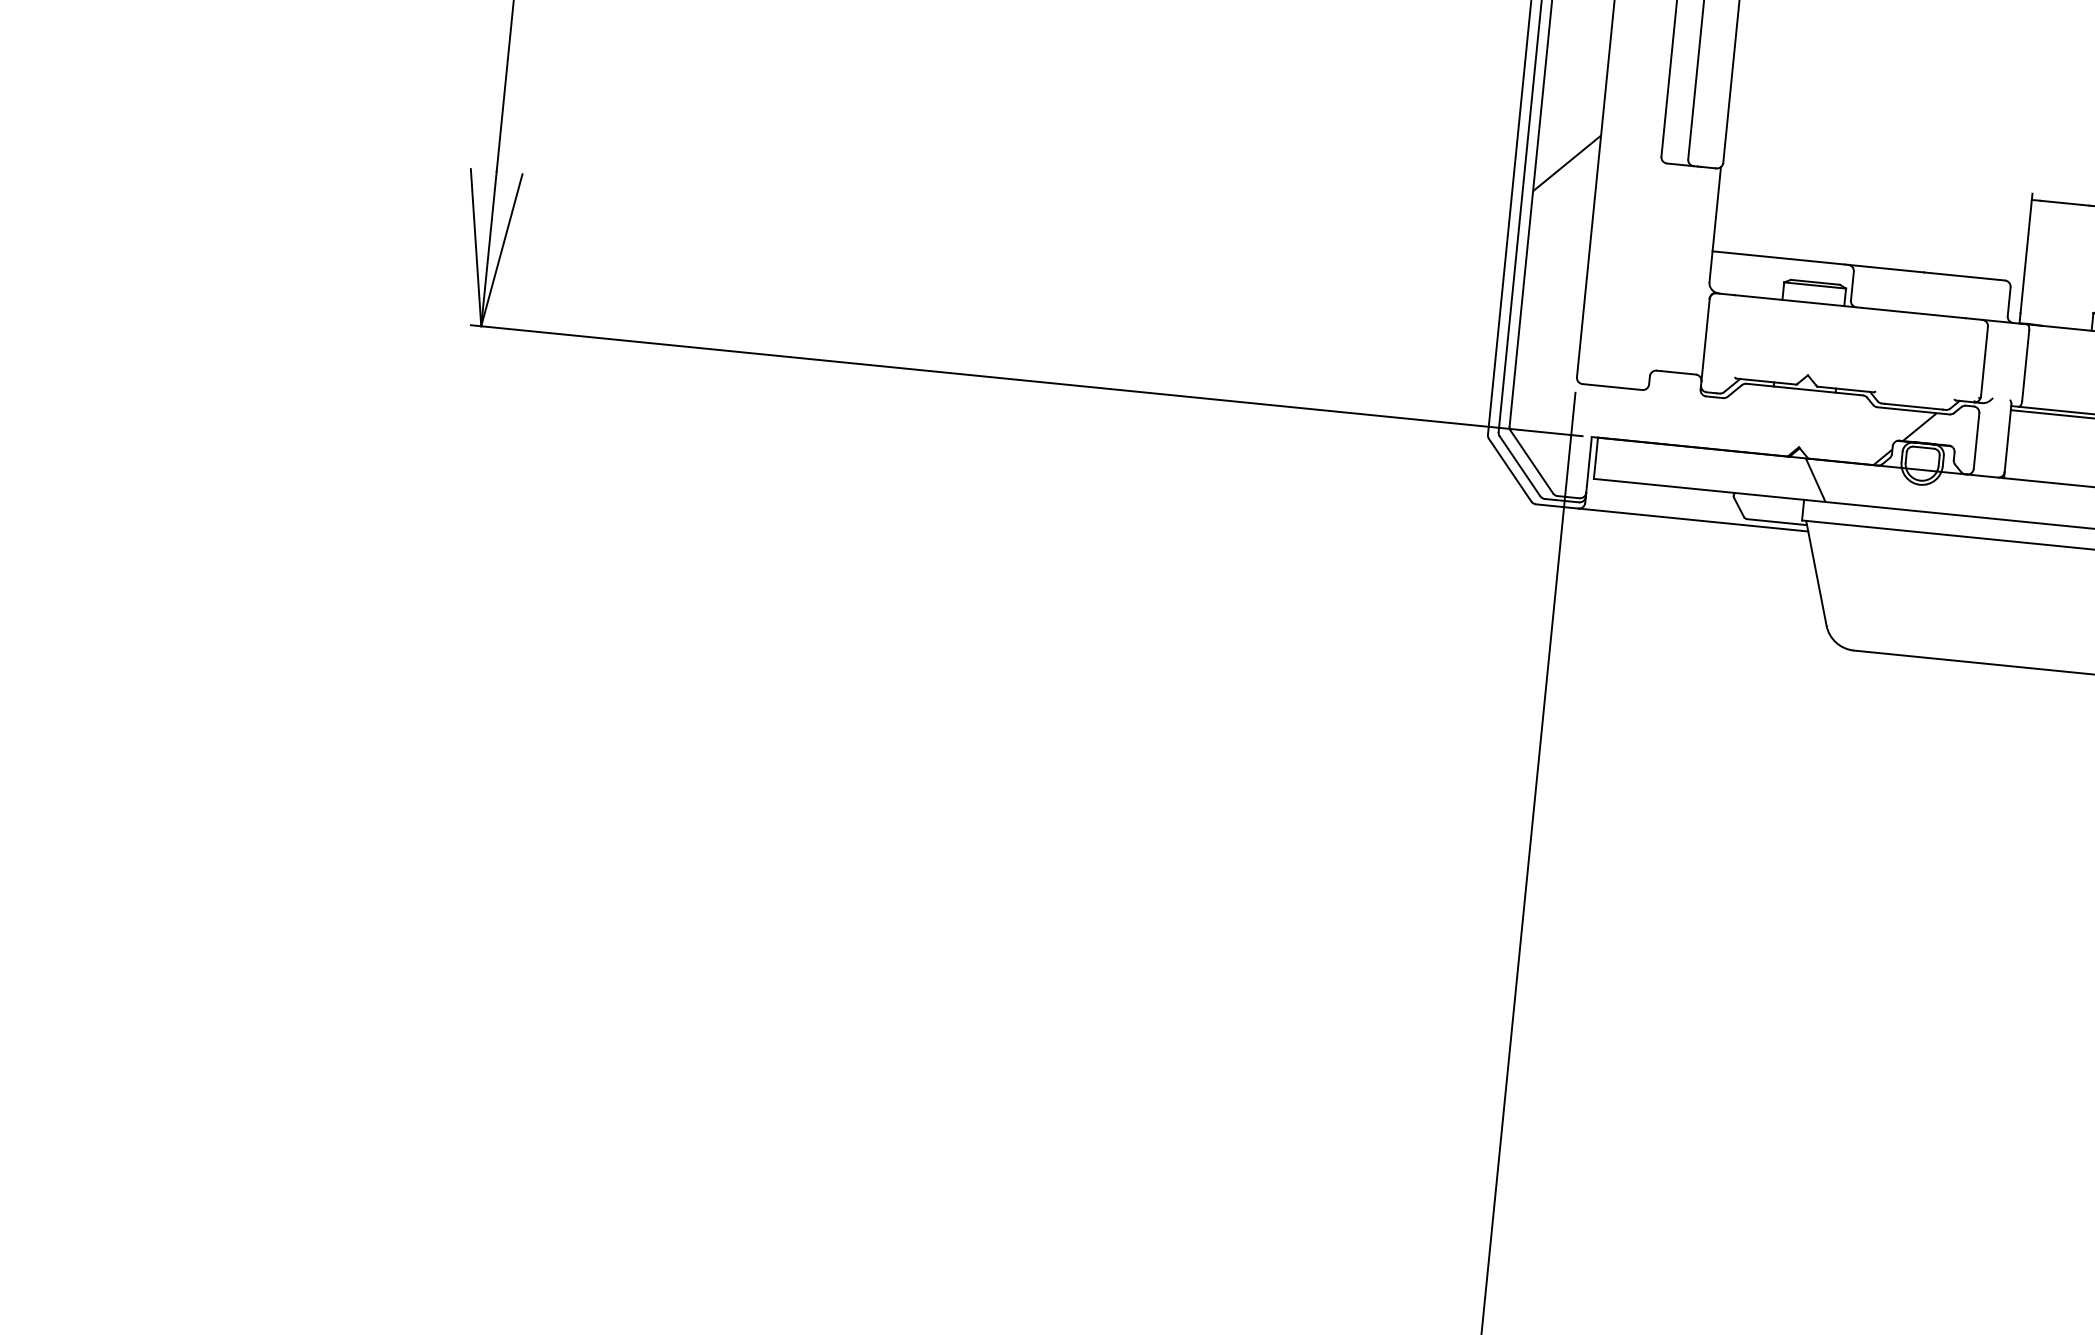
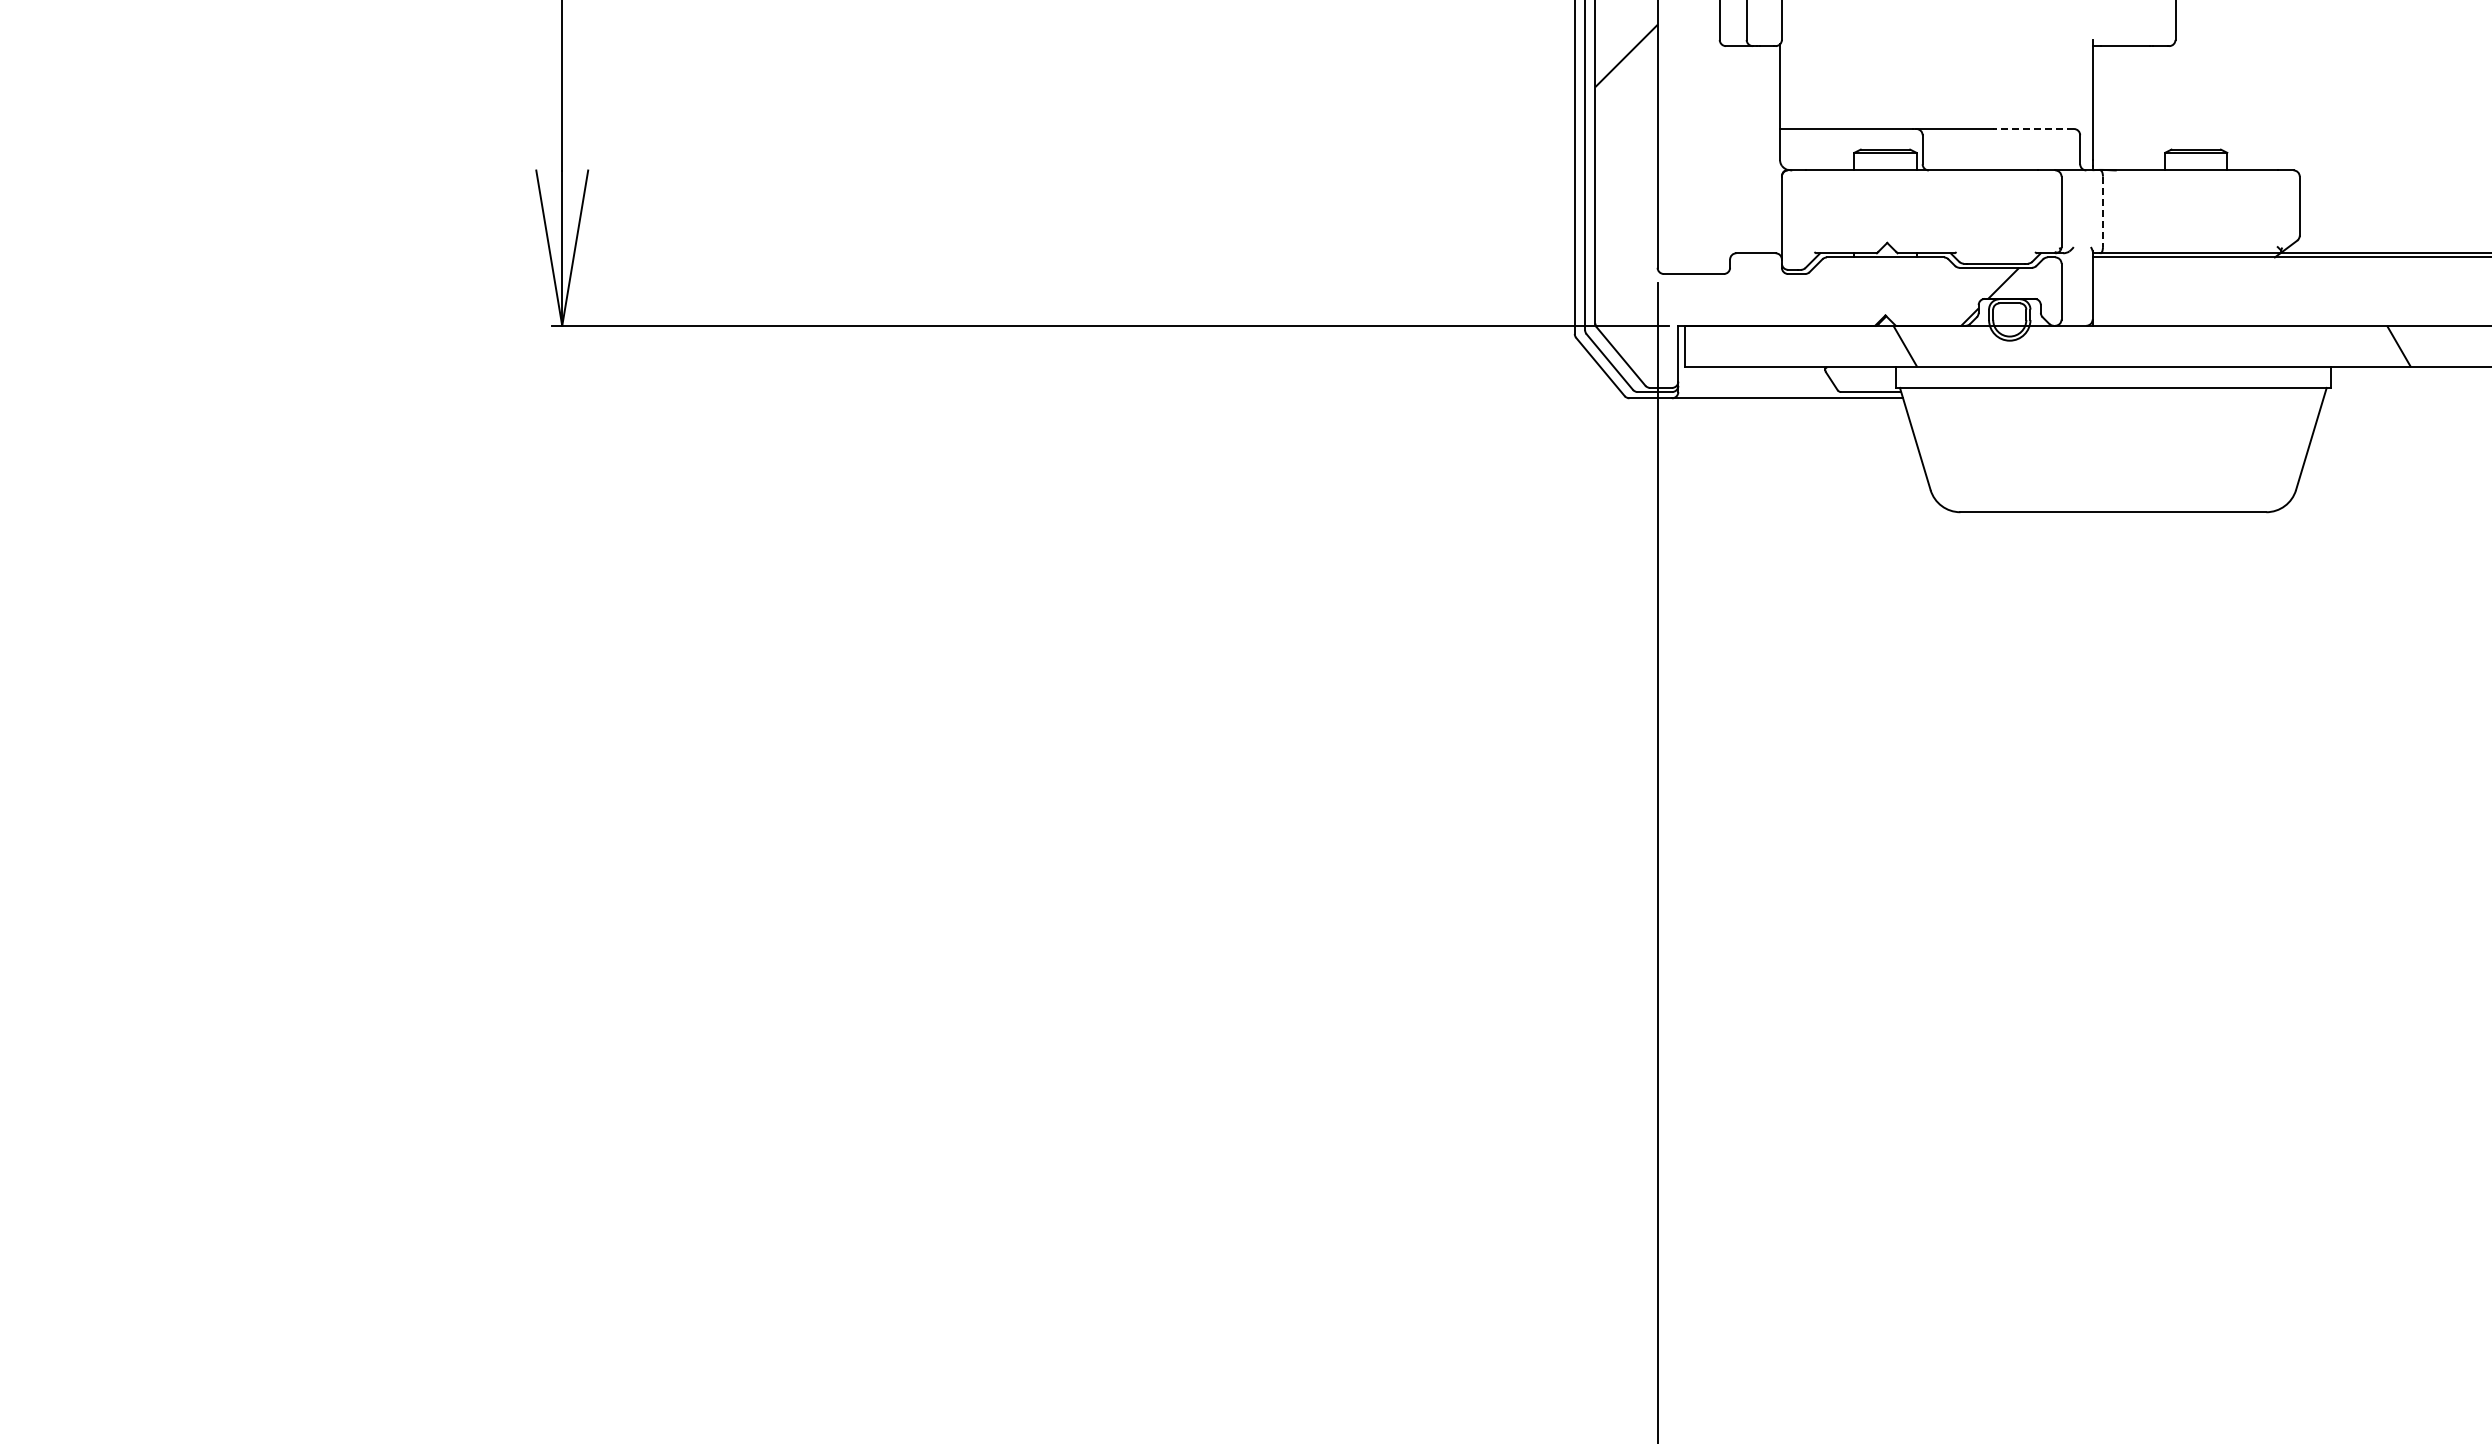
line: (1964, 276) -> (2033, 129), solid -> dashed
line: (2025, 366) -> (2102, 212), solid -> dashed

